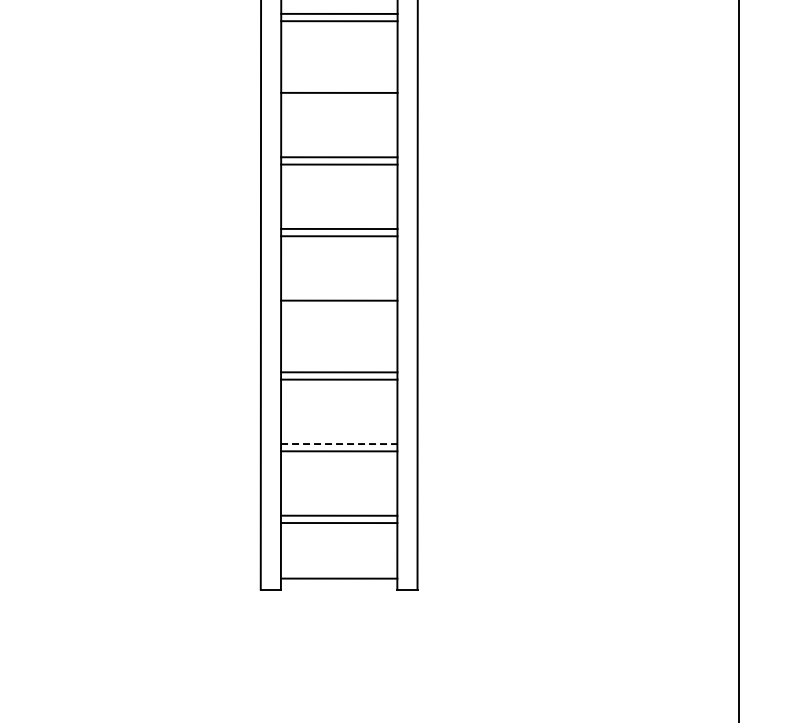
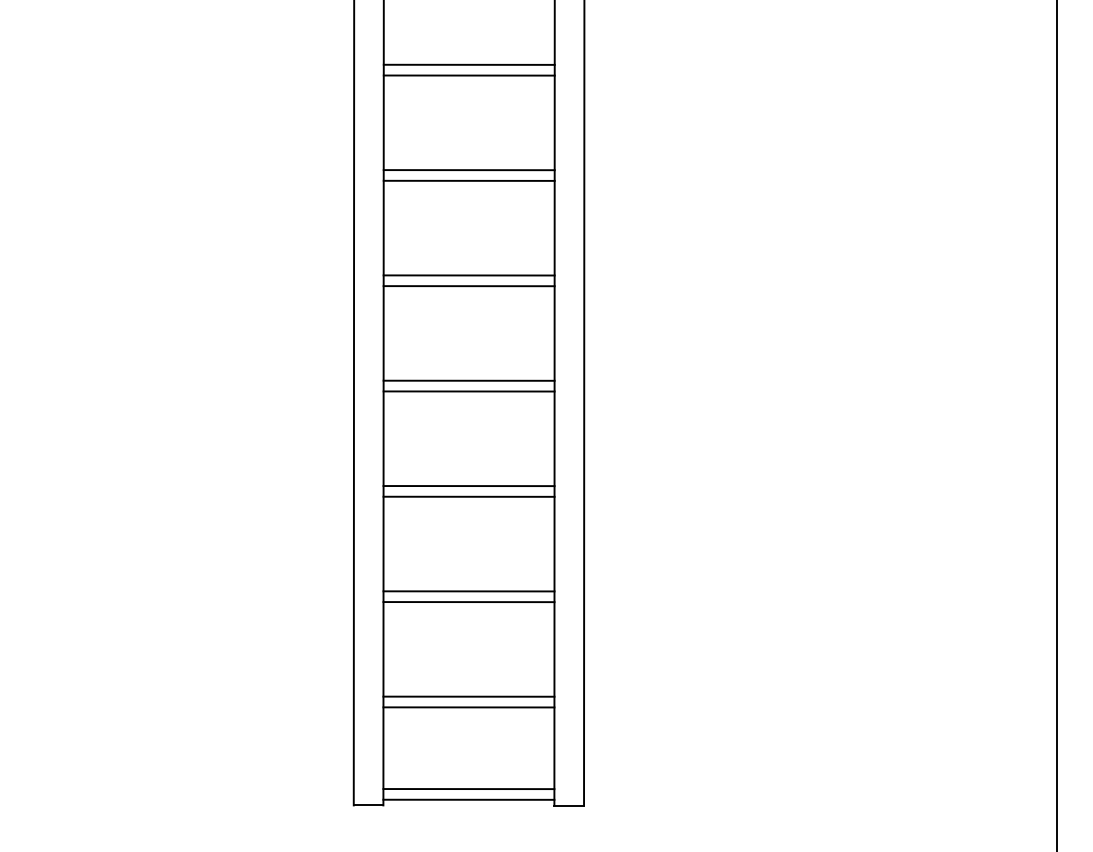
line: (339, 85) -> (469, 64), added
line: (339, 307) -> (469, 390), added
line: (339, 444) -> (469, 592), dashed -> solid
line: (338, 585) -> (467, 799), added

